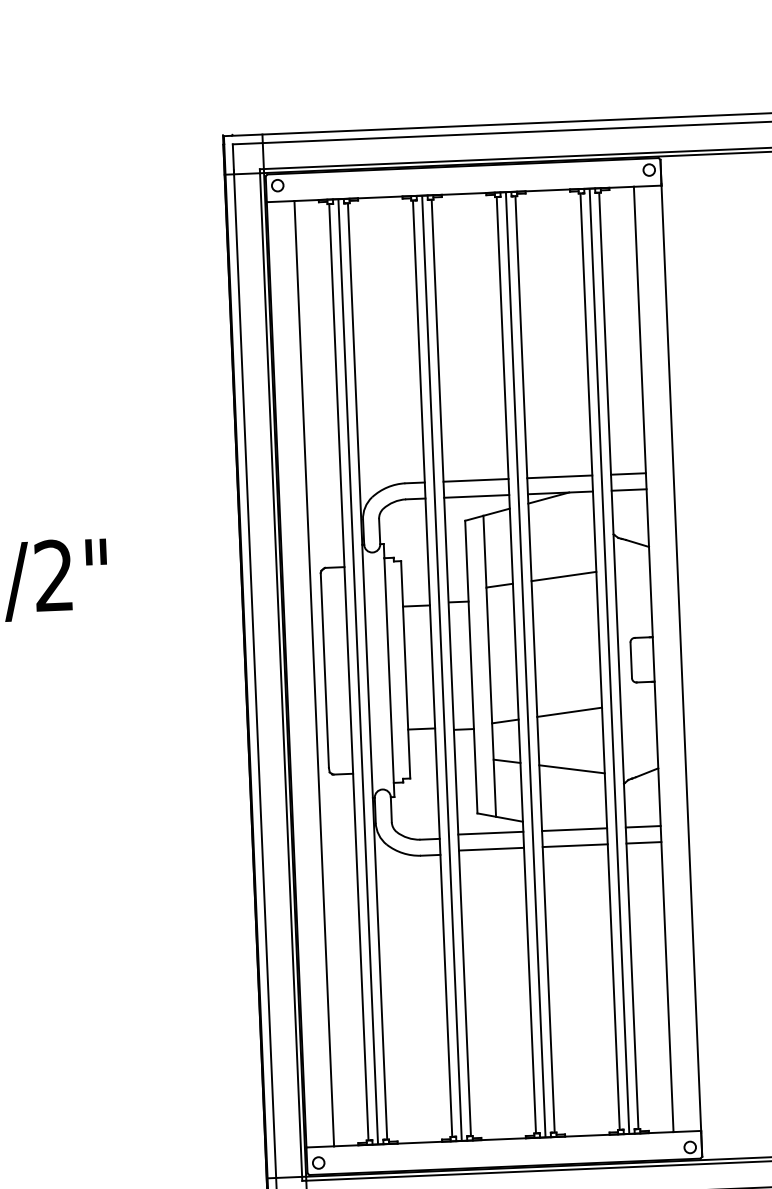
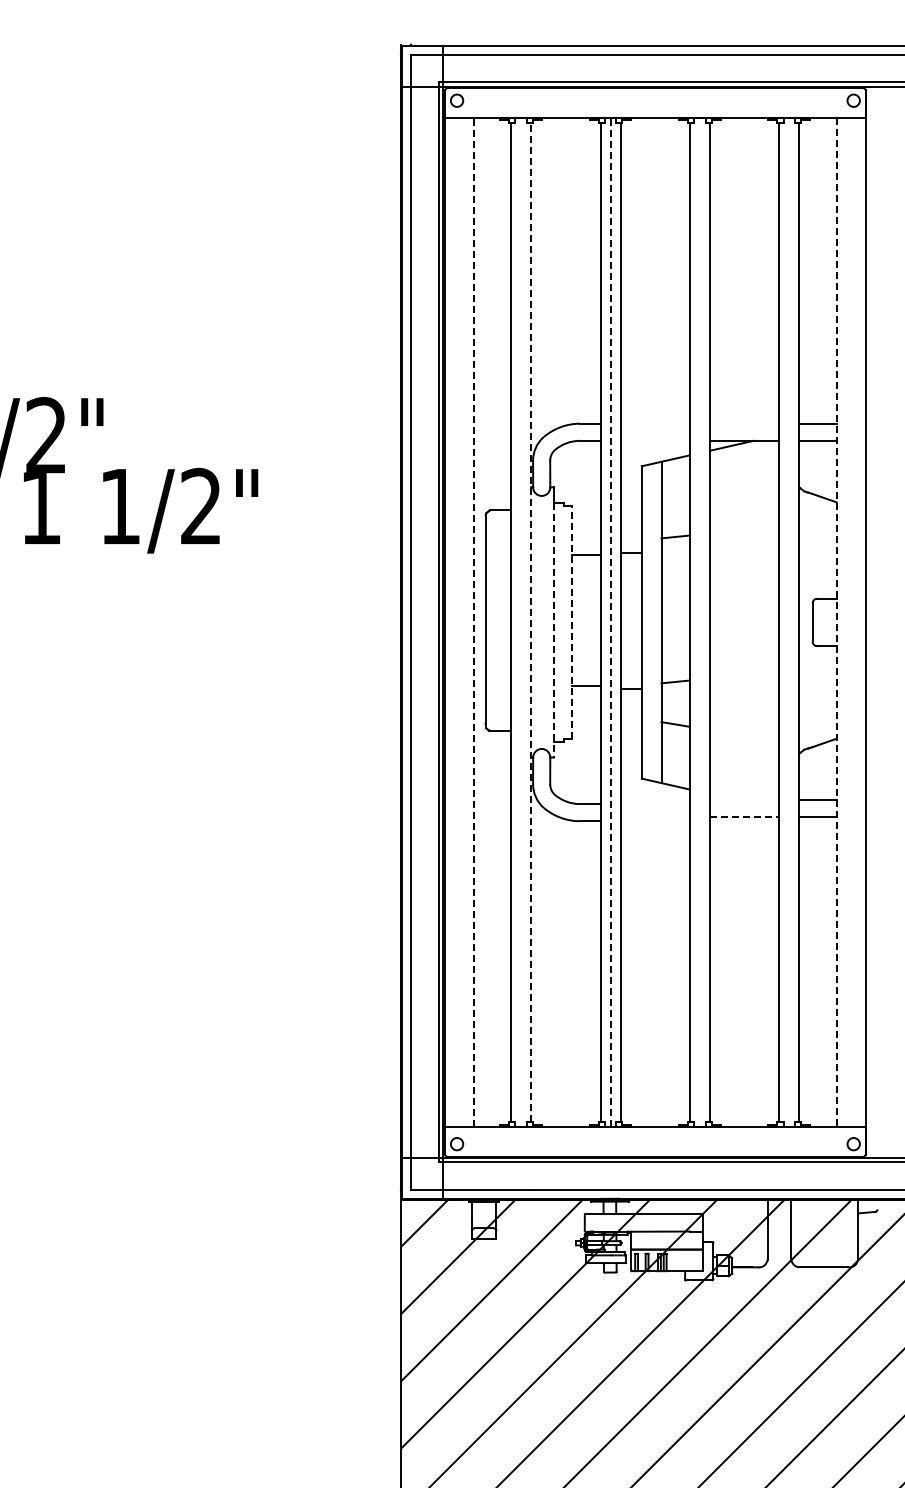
line: (559, 476) -> (744, 423), removed
line: (475, 480) -> (654, 423), removed
line: (476, 496) -> (654, 440), removed
line: (563, 575) -> (744, 529), removed
line: (653, 659) -> (836, 622), solid -> dashed
line: (609, 661) -> (789, 622), removed
line: (525, 664) -> (699, 622), removed
line: (405, 668) -> (571, 621), solid -> dashed
line: (441, 668) -> (610, 622), solid -> dashed
line: (358, 671) -> (521, 622), removed
line: (367, 671) -> (531, 622), solid -> dashed
line: (314, 673) -> (474, 622), solid -> dashed
line: (389, 678) -> (554, 630), solid -> dashed
line: (569, 711) -> (744, 674), removed
line: (571, 768) -> (744, 735), removed
line: (574, 829) -> (744, 800), removed
line: (490, 833) -> (654, 800), removed
line: (575, 845) -> (744, 817), solid -> dashed
line: (490, 849) -> (654, 817), removed

